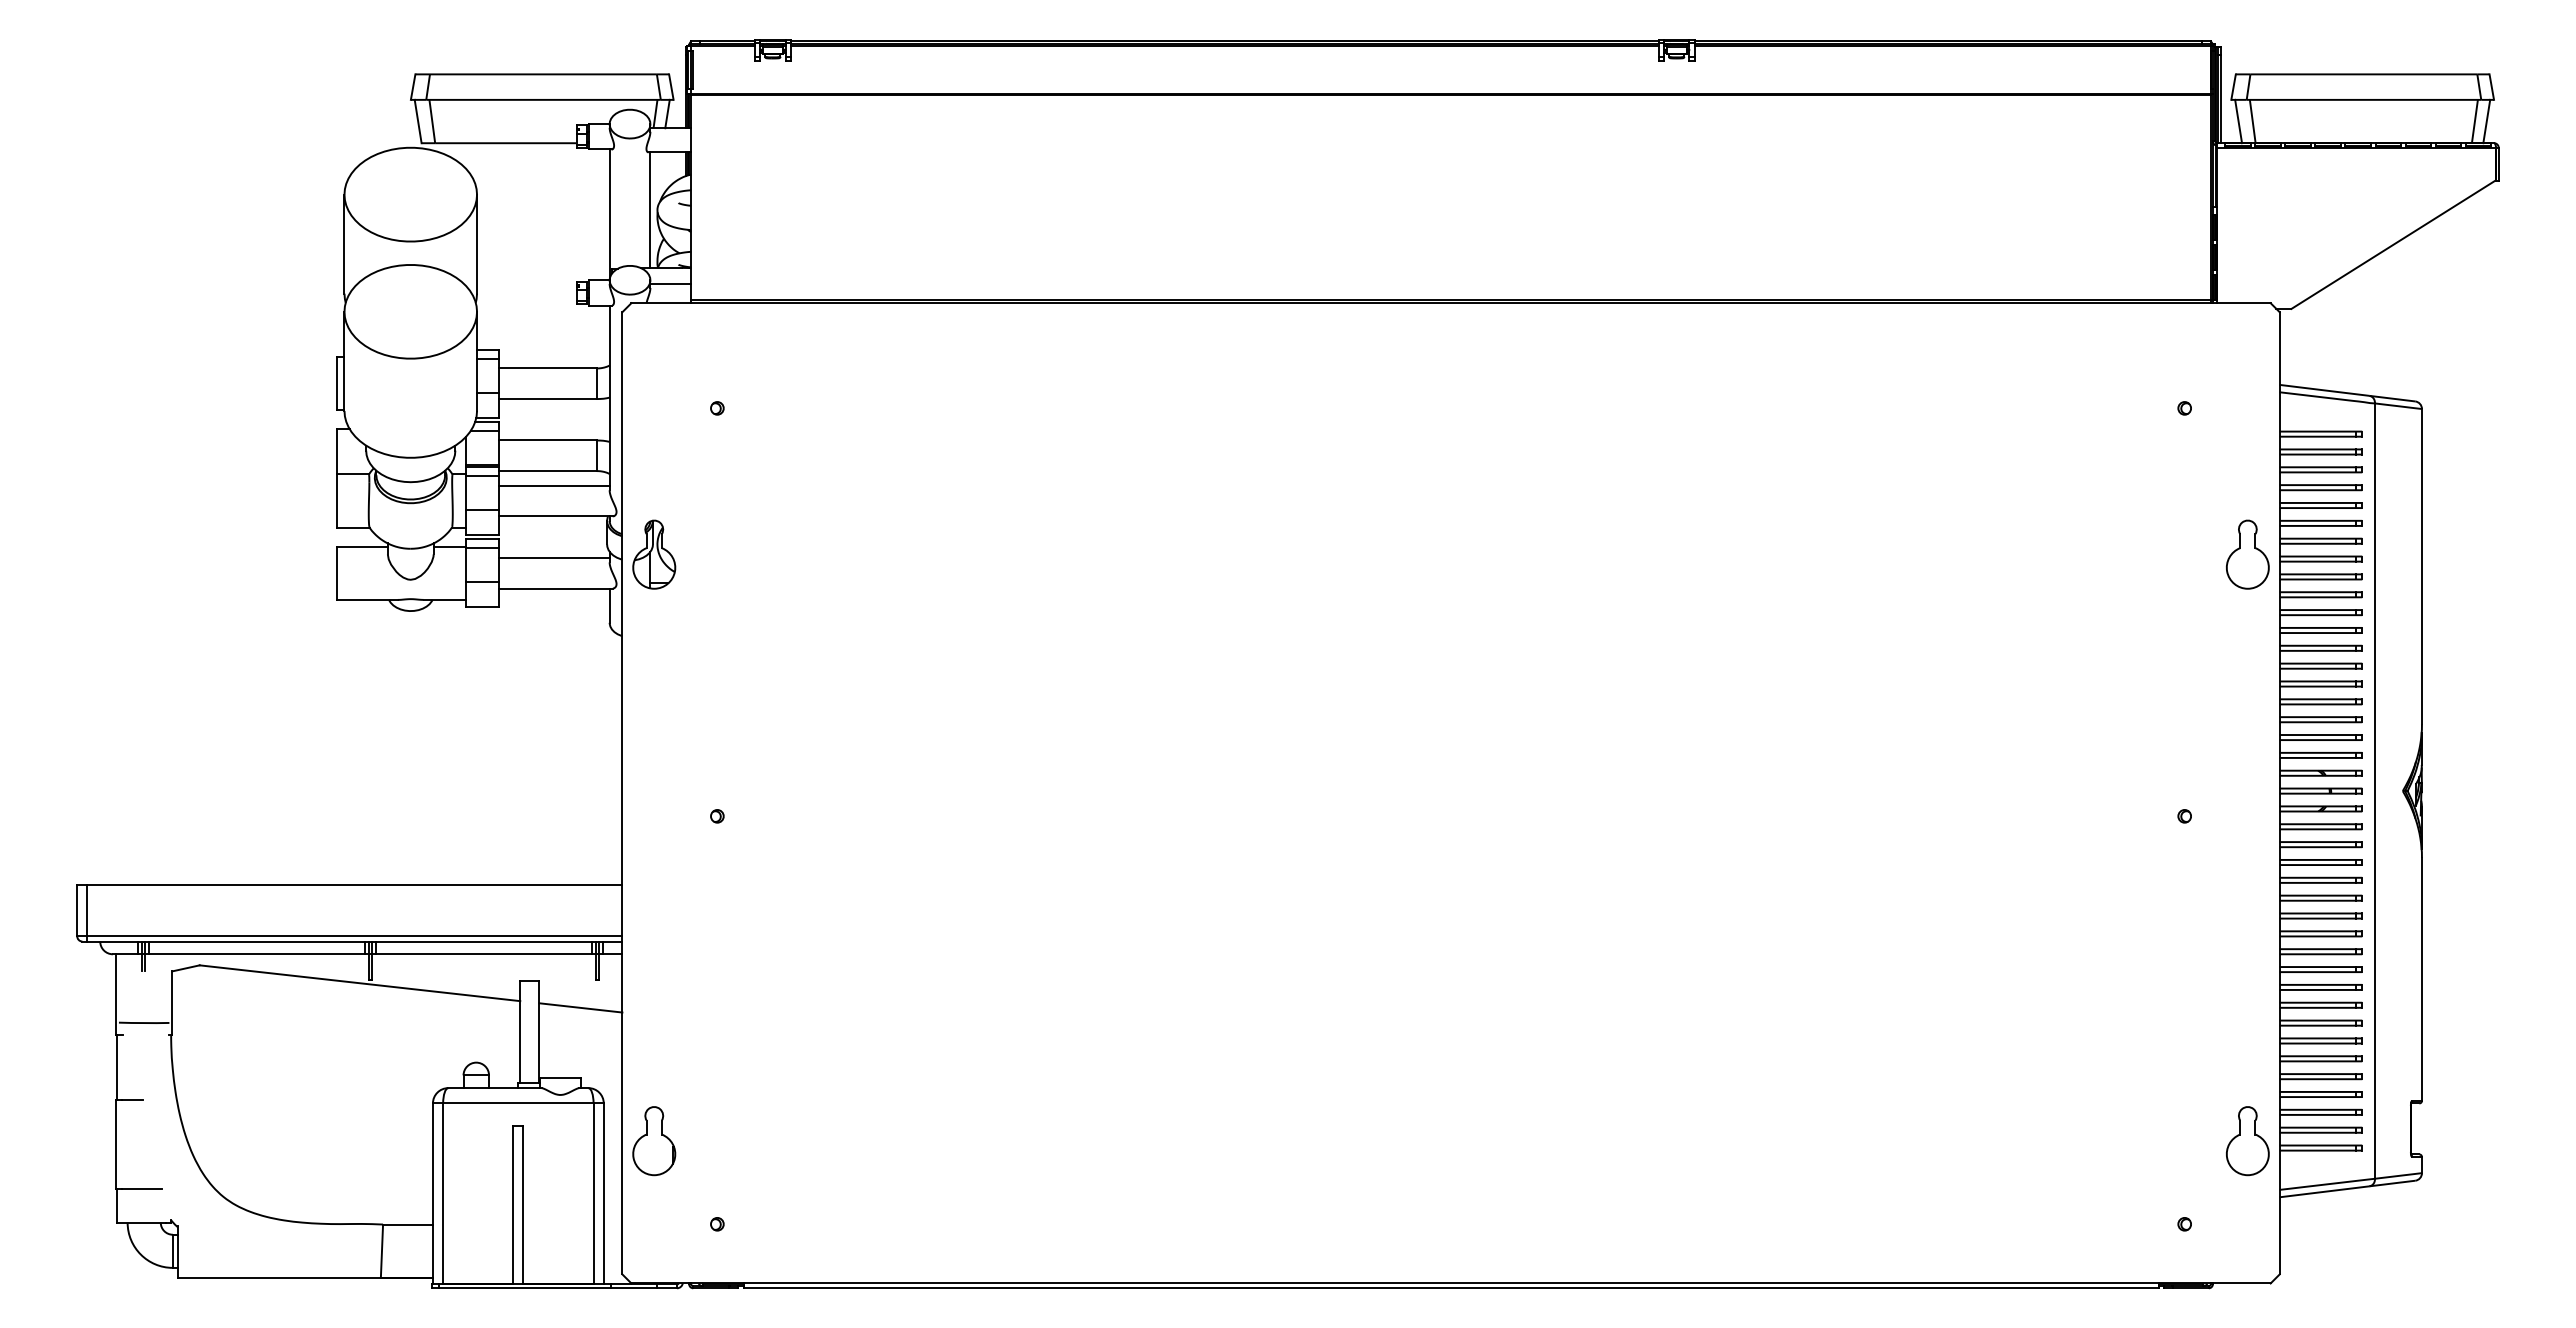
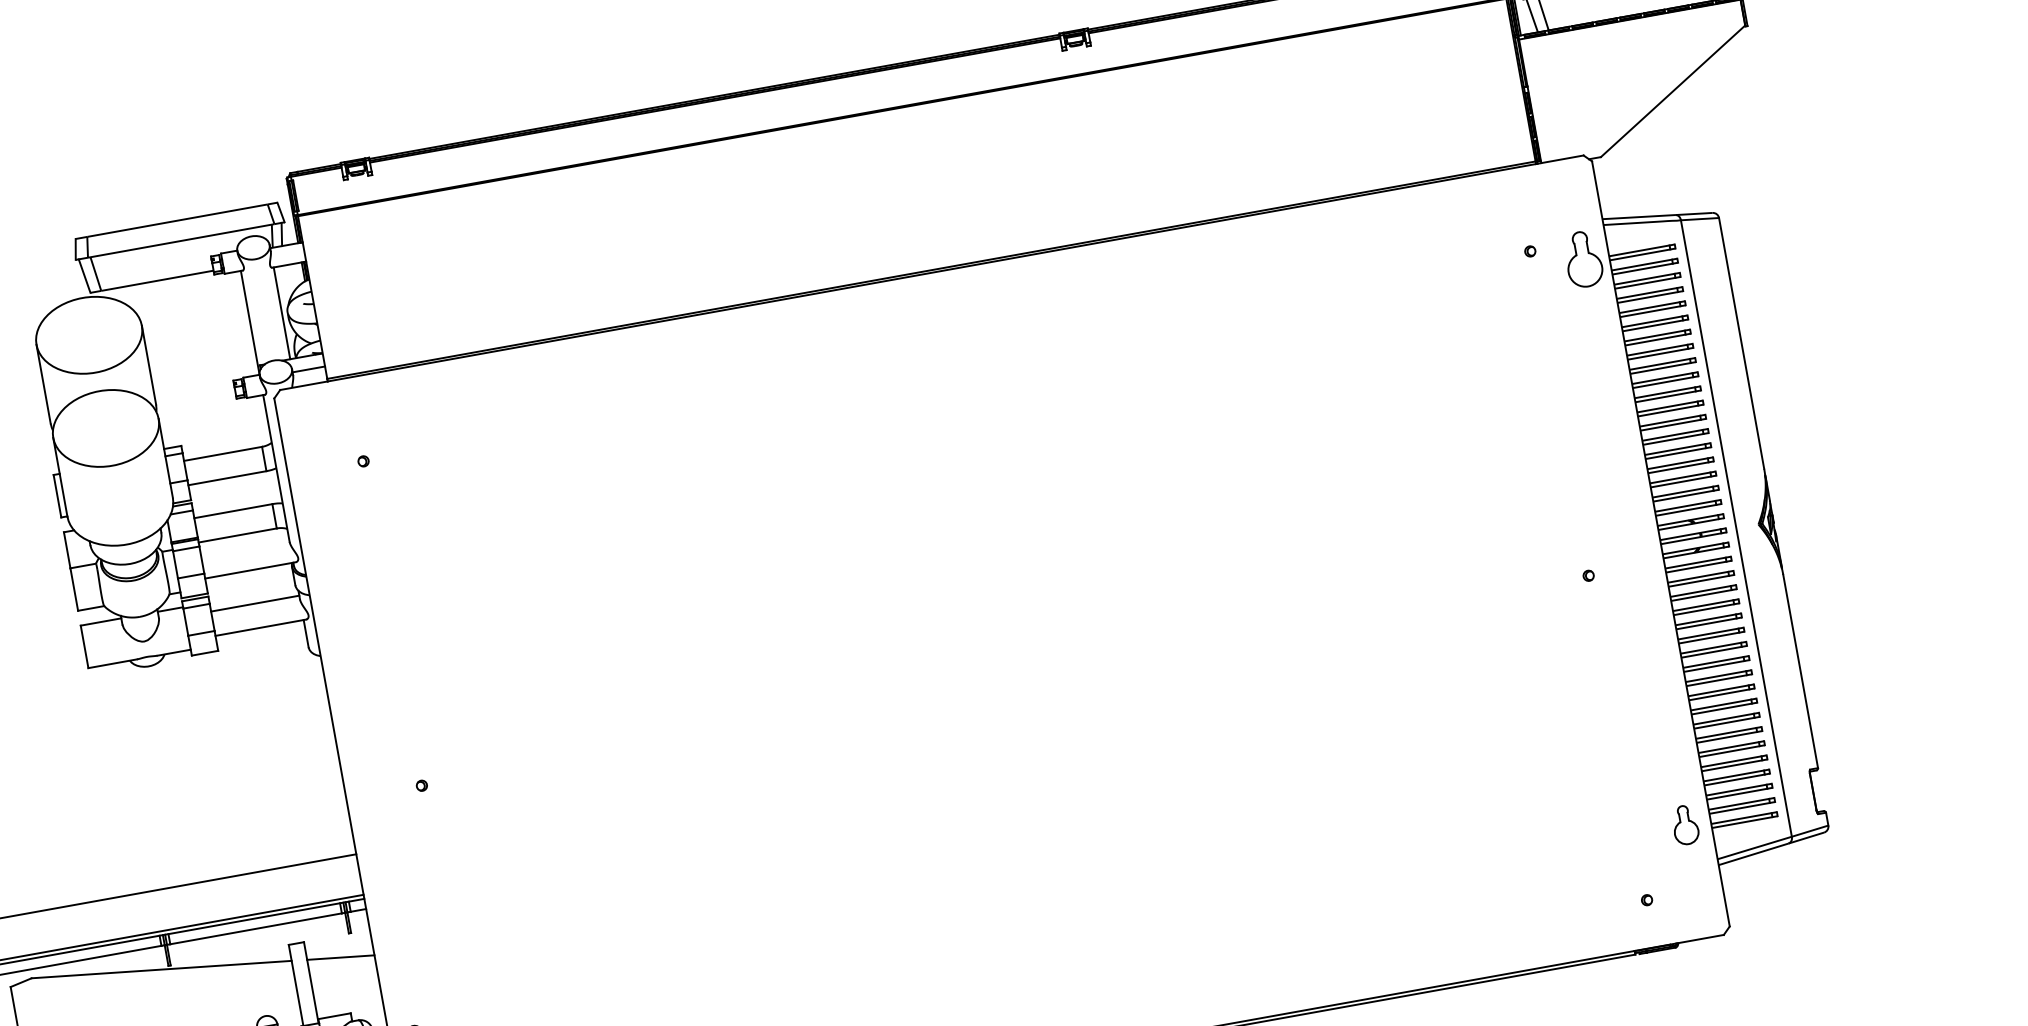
line: (553, 485) -> (244, 546), removed
part: (654, 554) -> (334, 586), removed
part: (2247, 554) -> (1583, 259), moved
part: (2247, 1141) -> (1685, 825), size x0.7

